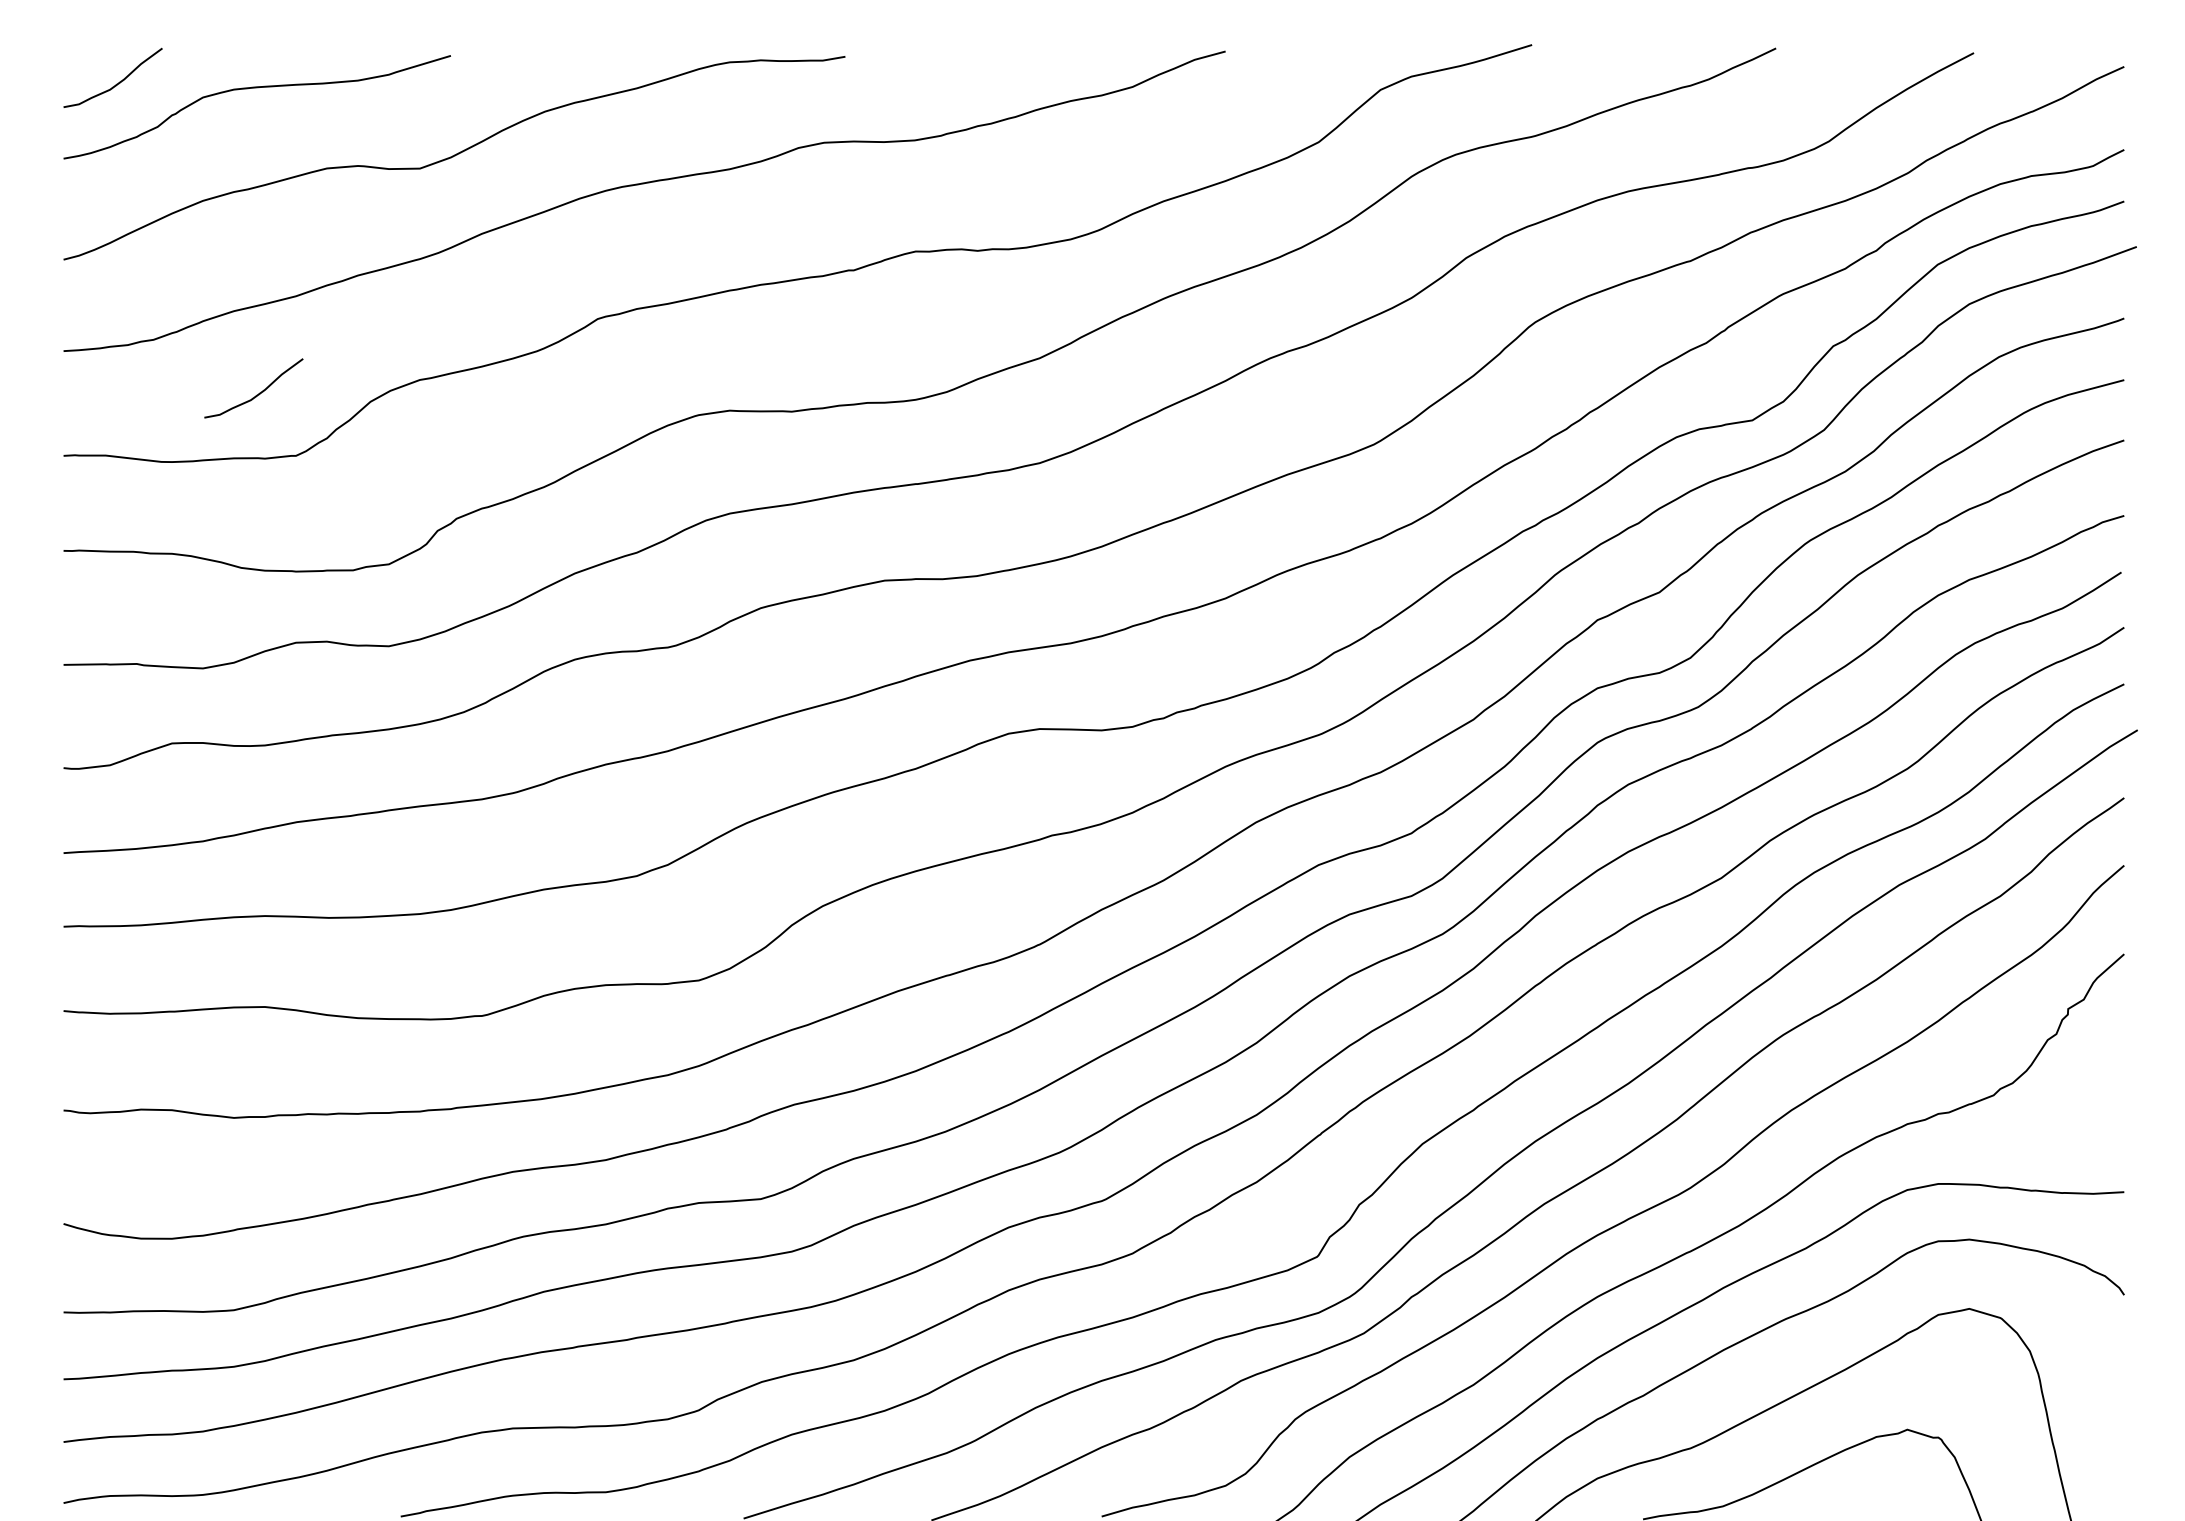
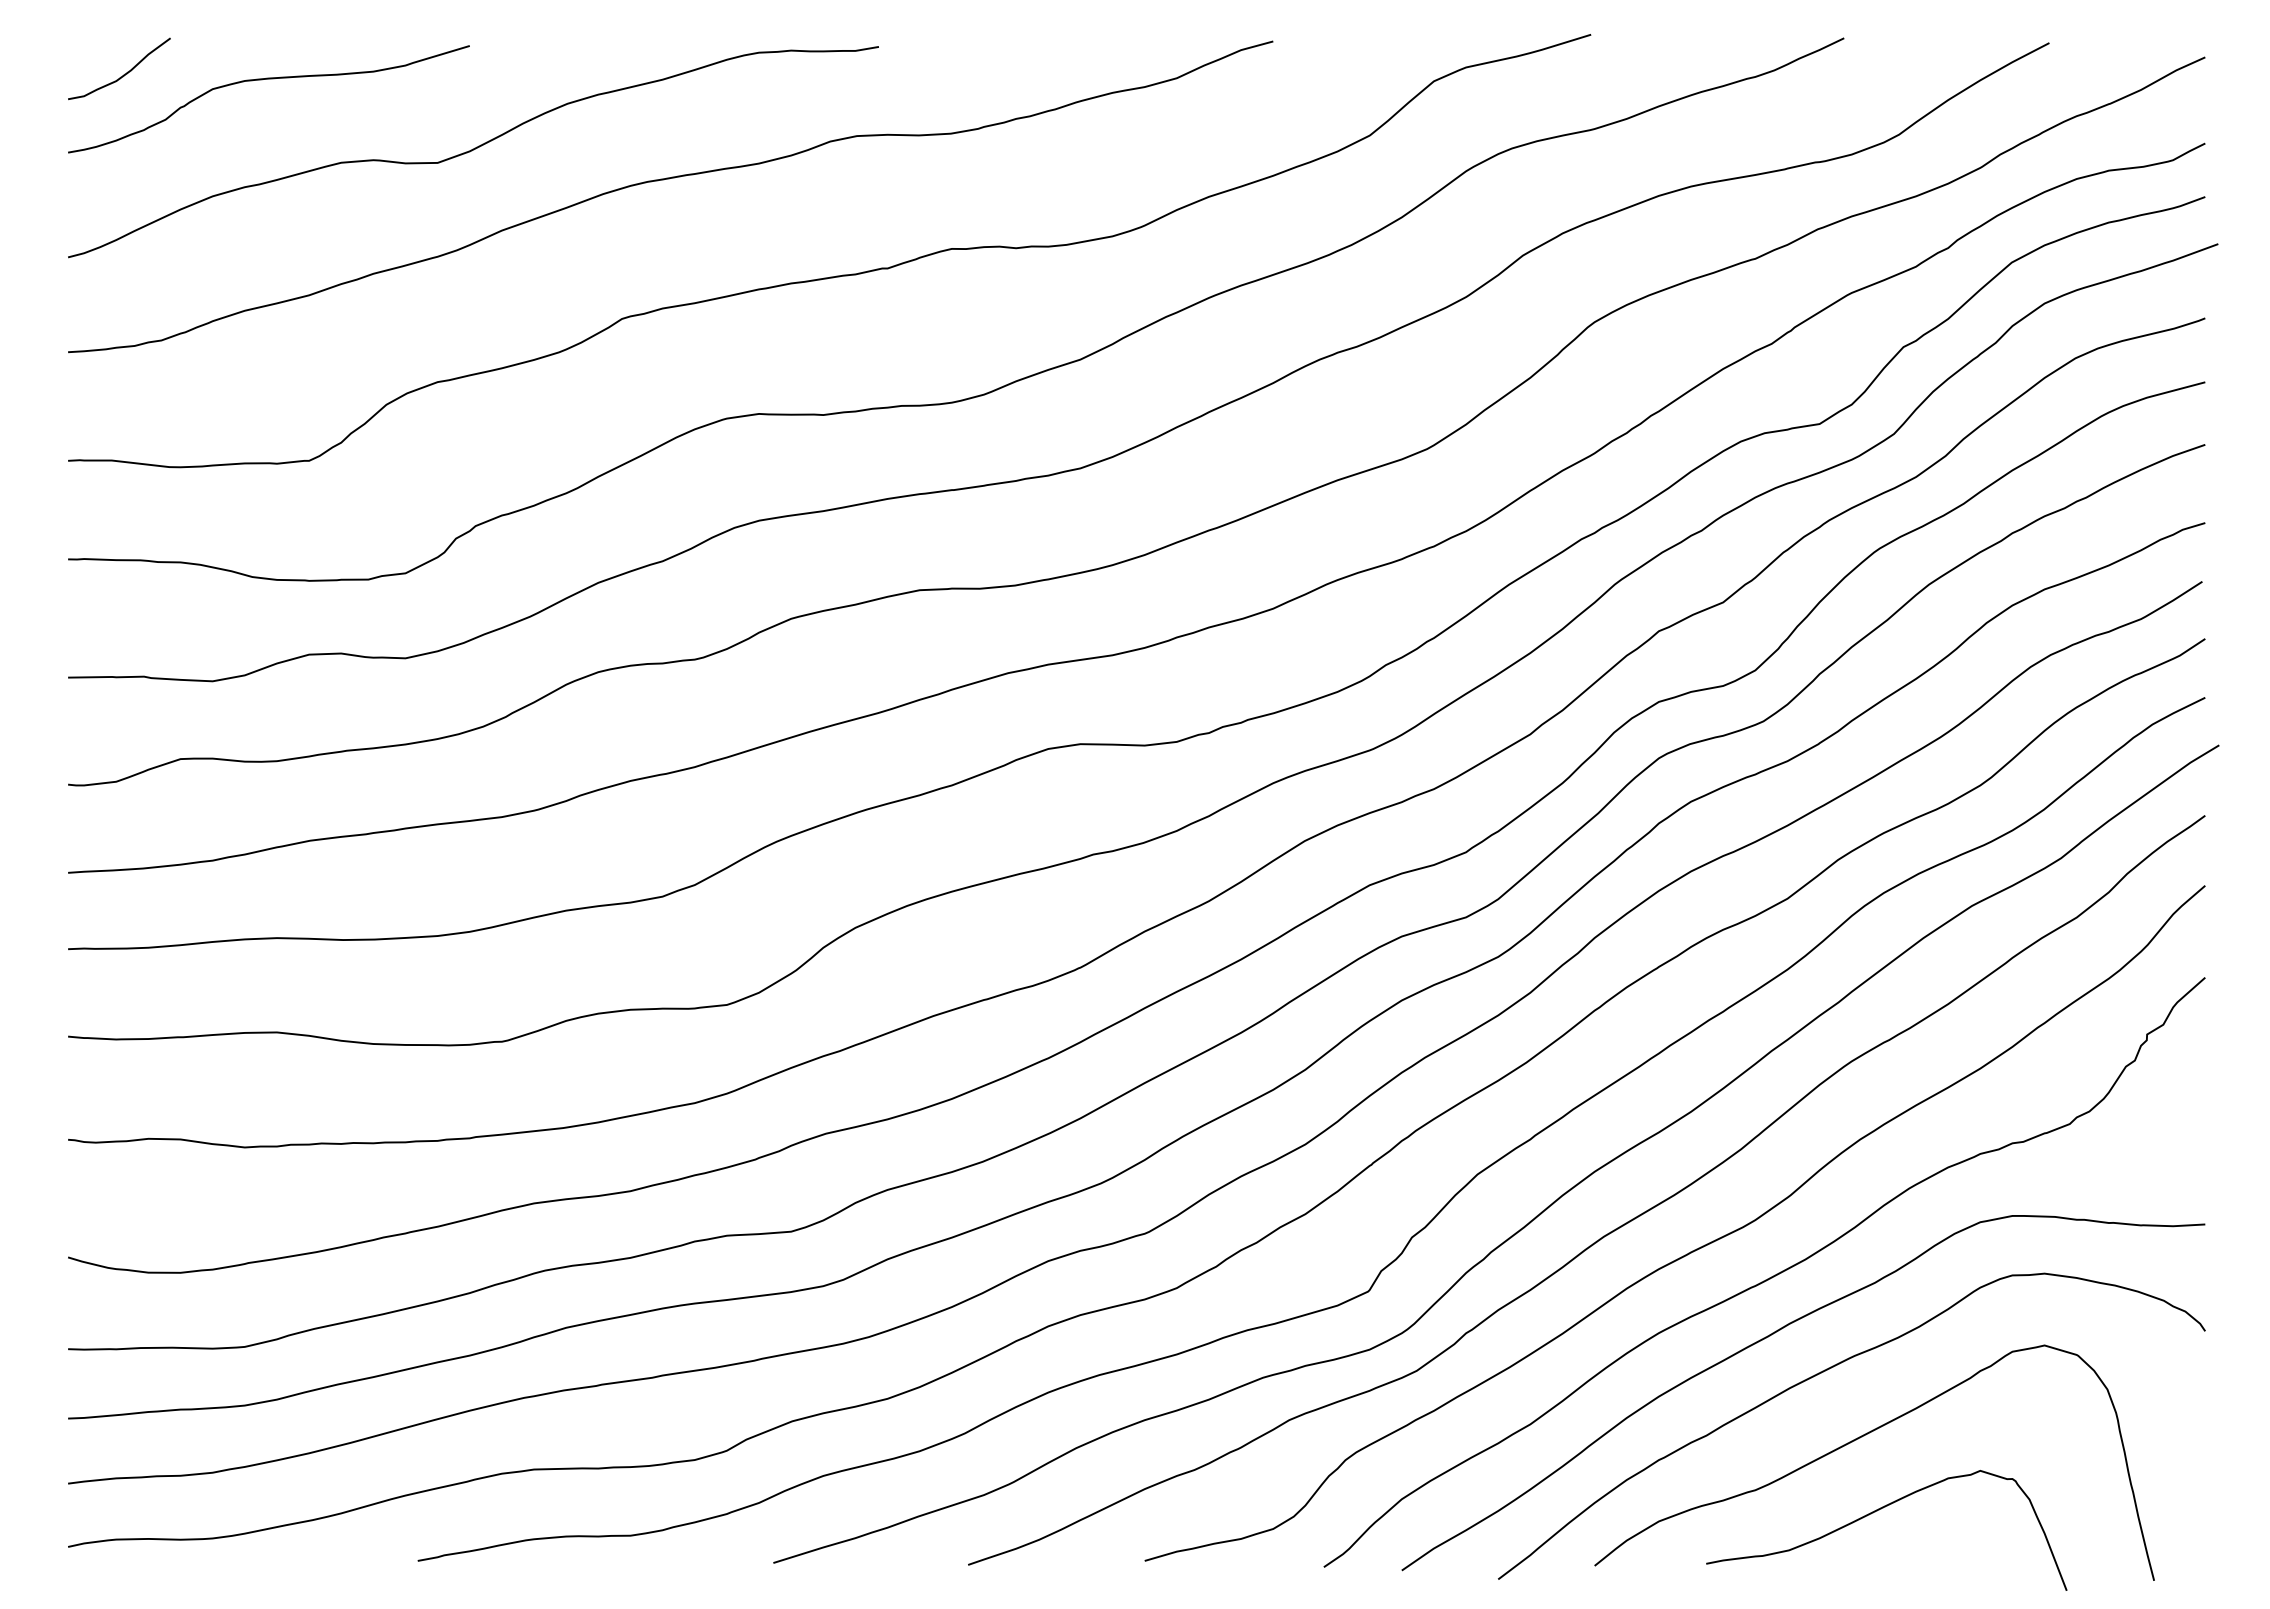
curve: (257, 393) -> (269, 396), removed

